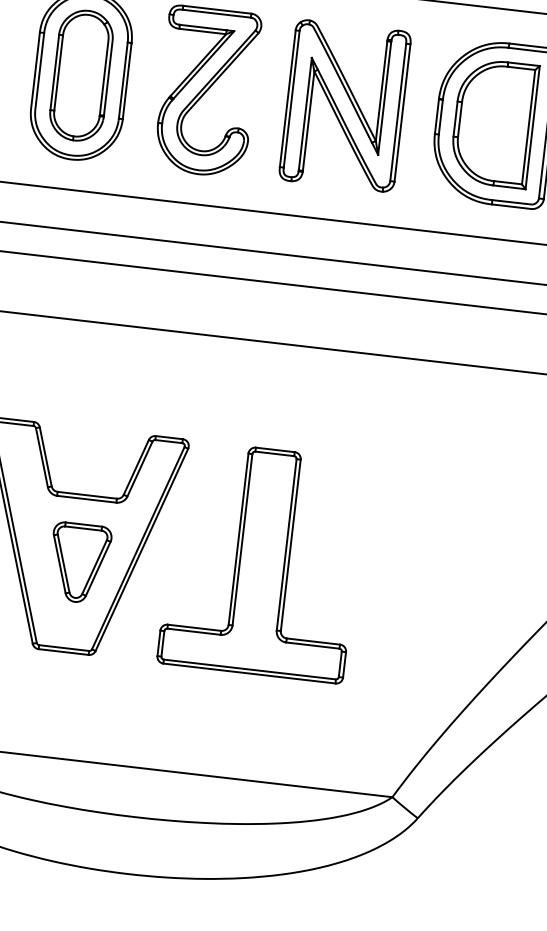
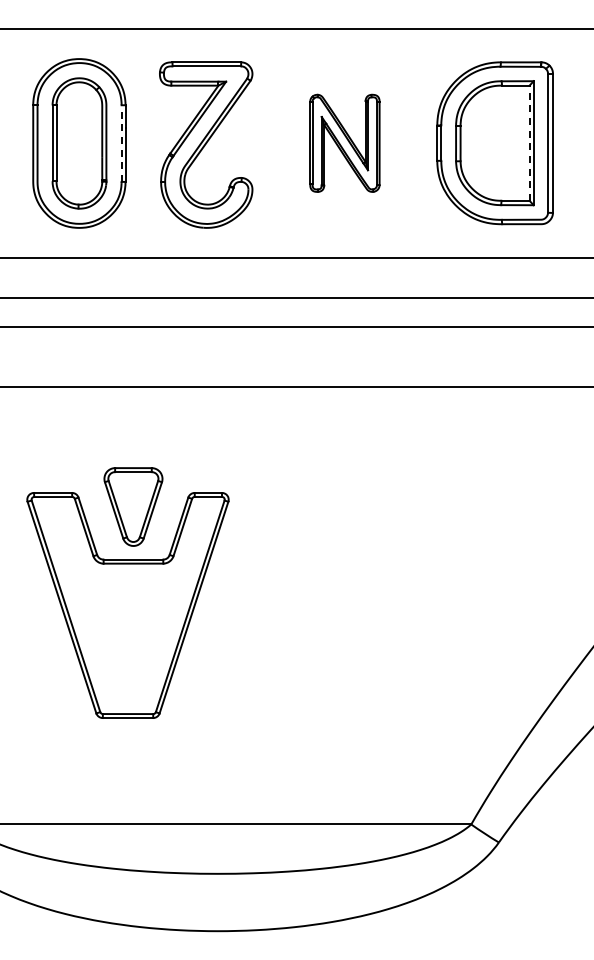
line: (123, 80) -> (121, 143), solid -> dashed
part: (344, 106) -> (344, 143), size x0.6
line: (528, 127) -> (529, 143), solid -> dashed
part: (261, 561) -> (314, 605), removed
part: (79, 562) -> (133, 506), moved

